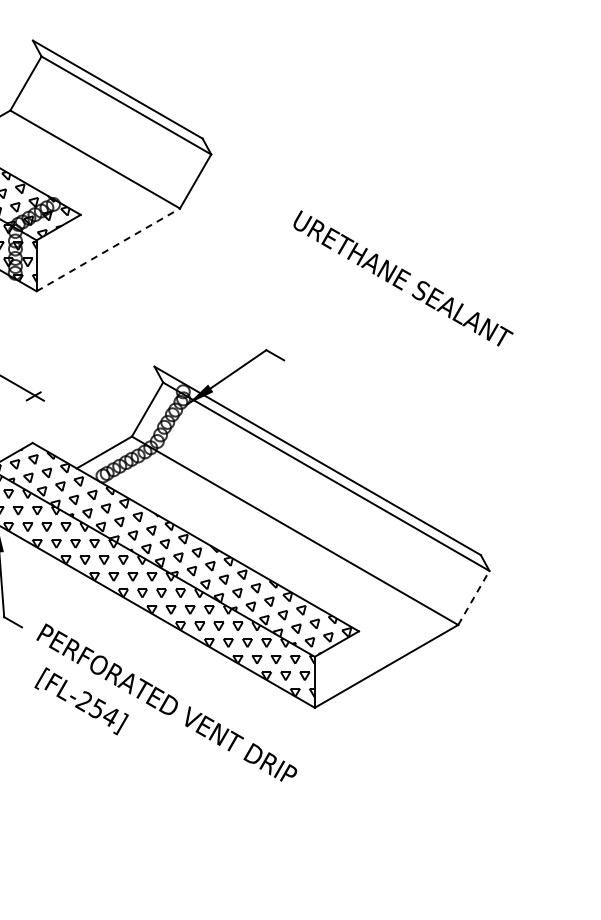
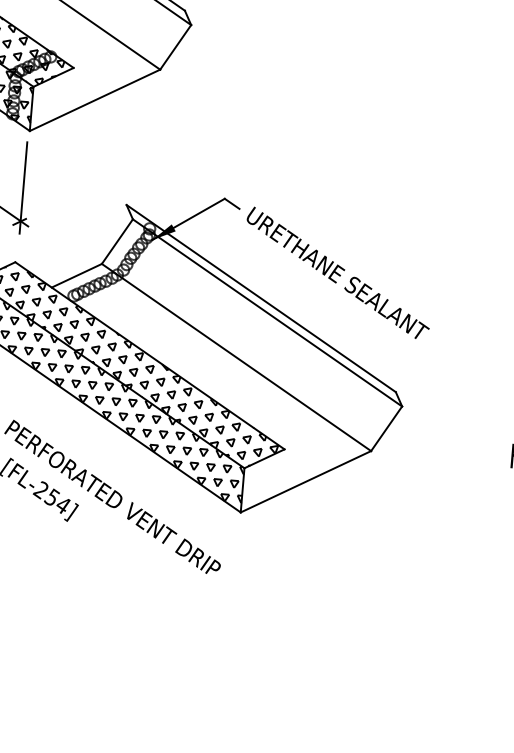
line: (108, 249) -> (95, 100), dashed -> solid
text: (403, 278) -> (338, 273), moved
line: (34, 356) -> (23, 187), added
line: (474, 597) -> (387, 428), dashed -> solid

